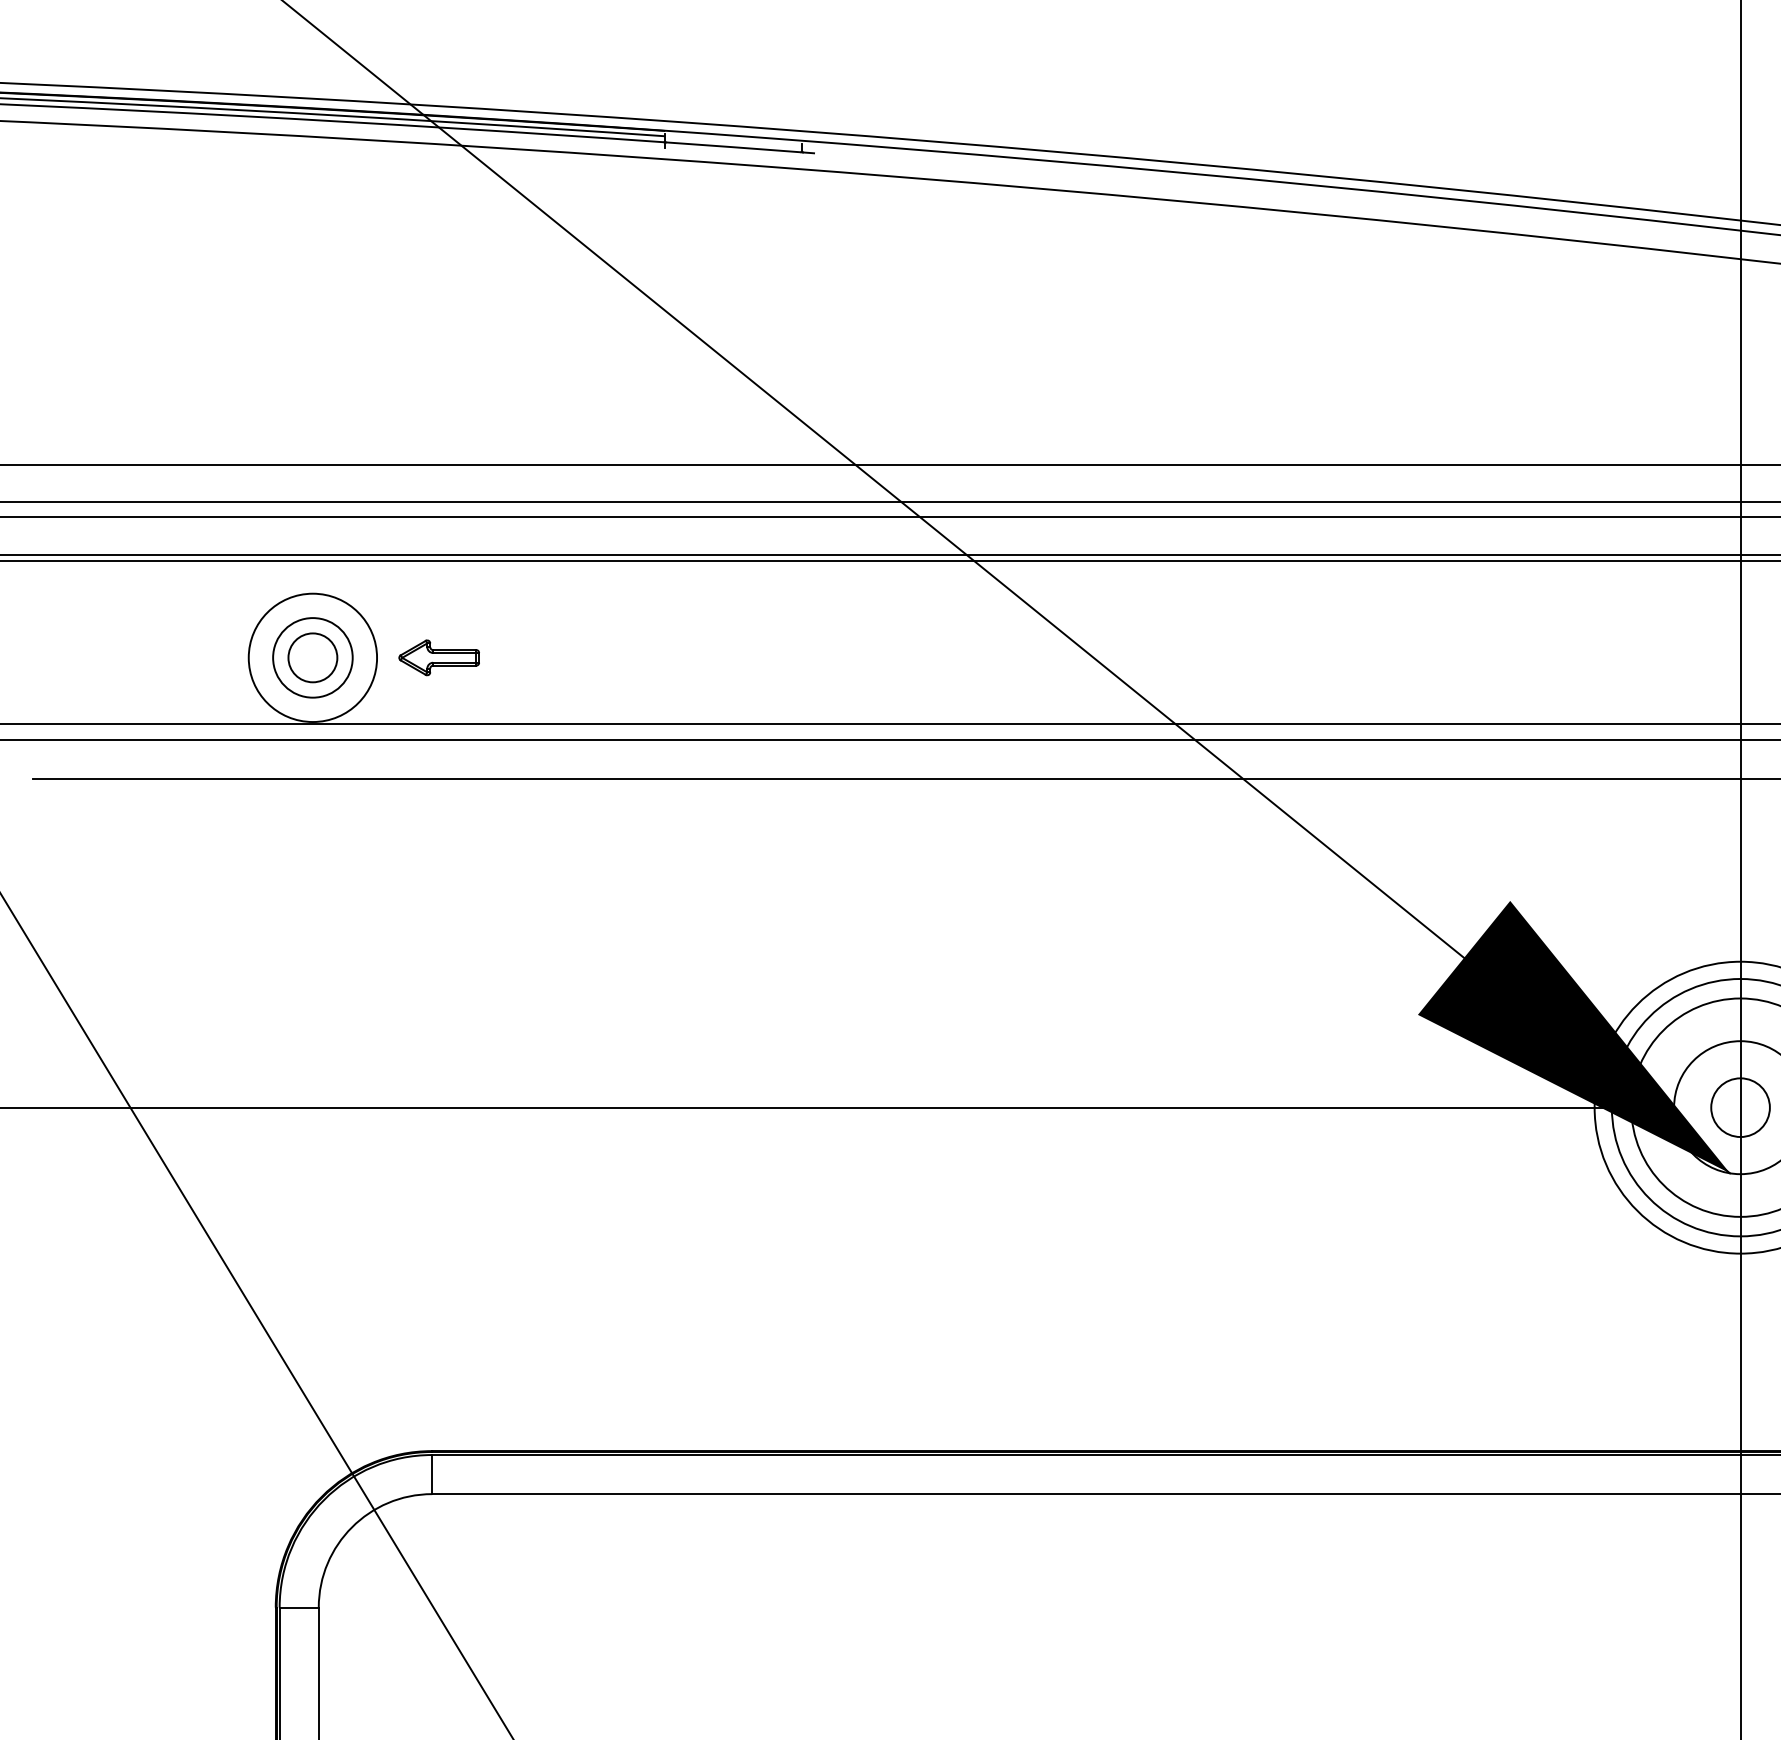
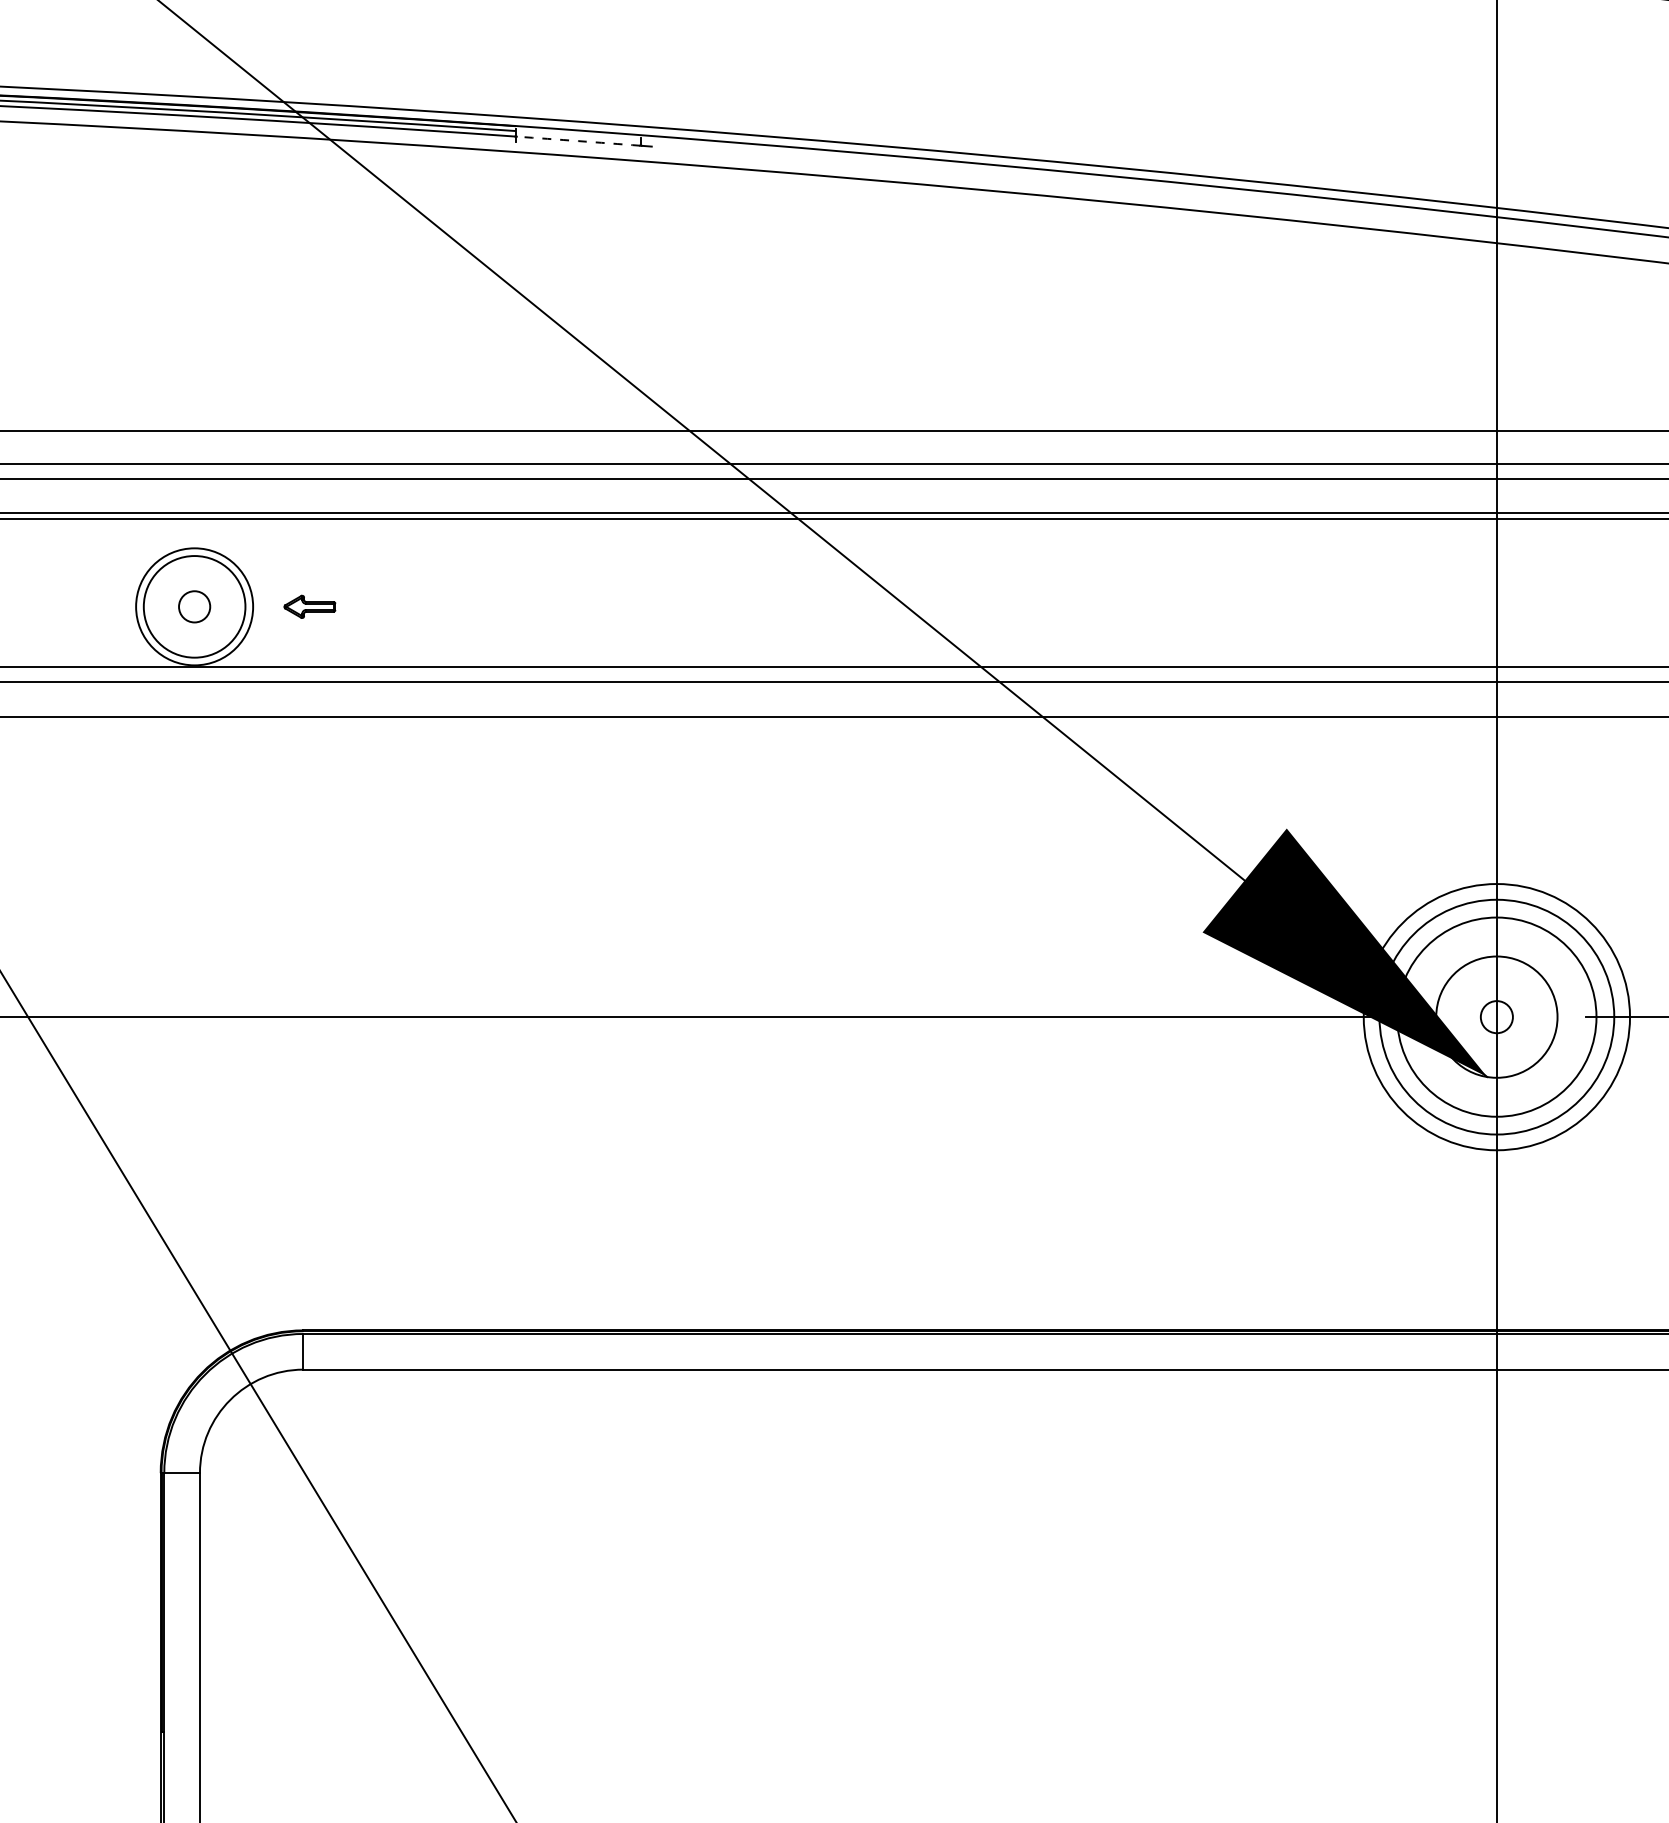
arc: (733, 147) -> (578, 141), solid -> dashed
circle: (312, 657) -> (194, 606), size x0.7
circle: (312, 657) -> (194, 606), size x1.4
part: (438, 657) -> (309, 606), size x0.7
circle: (1740, 1106) -> (1496, 1016), size x0.6

